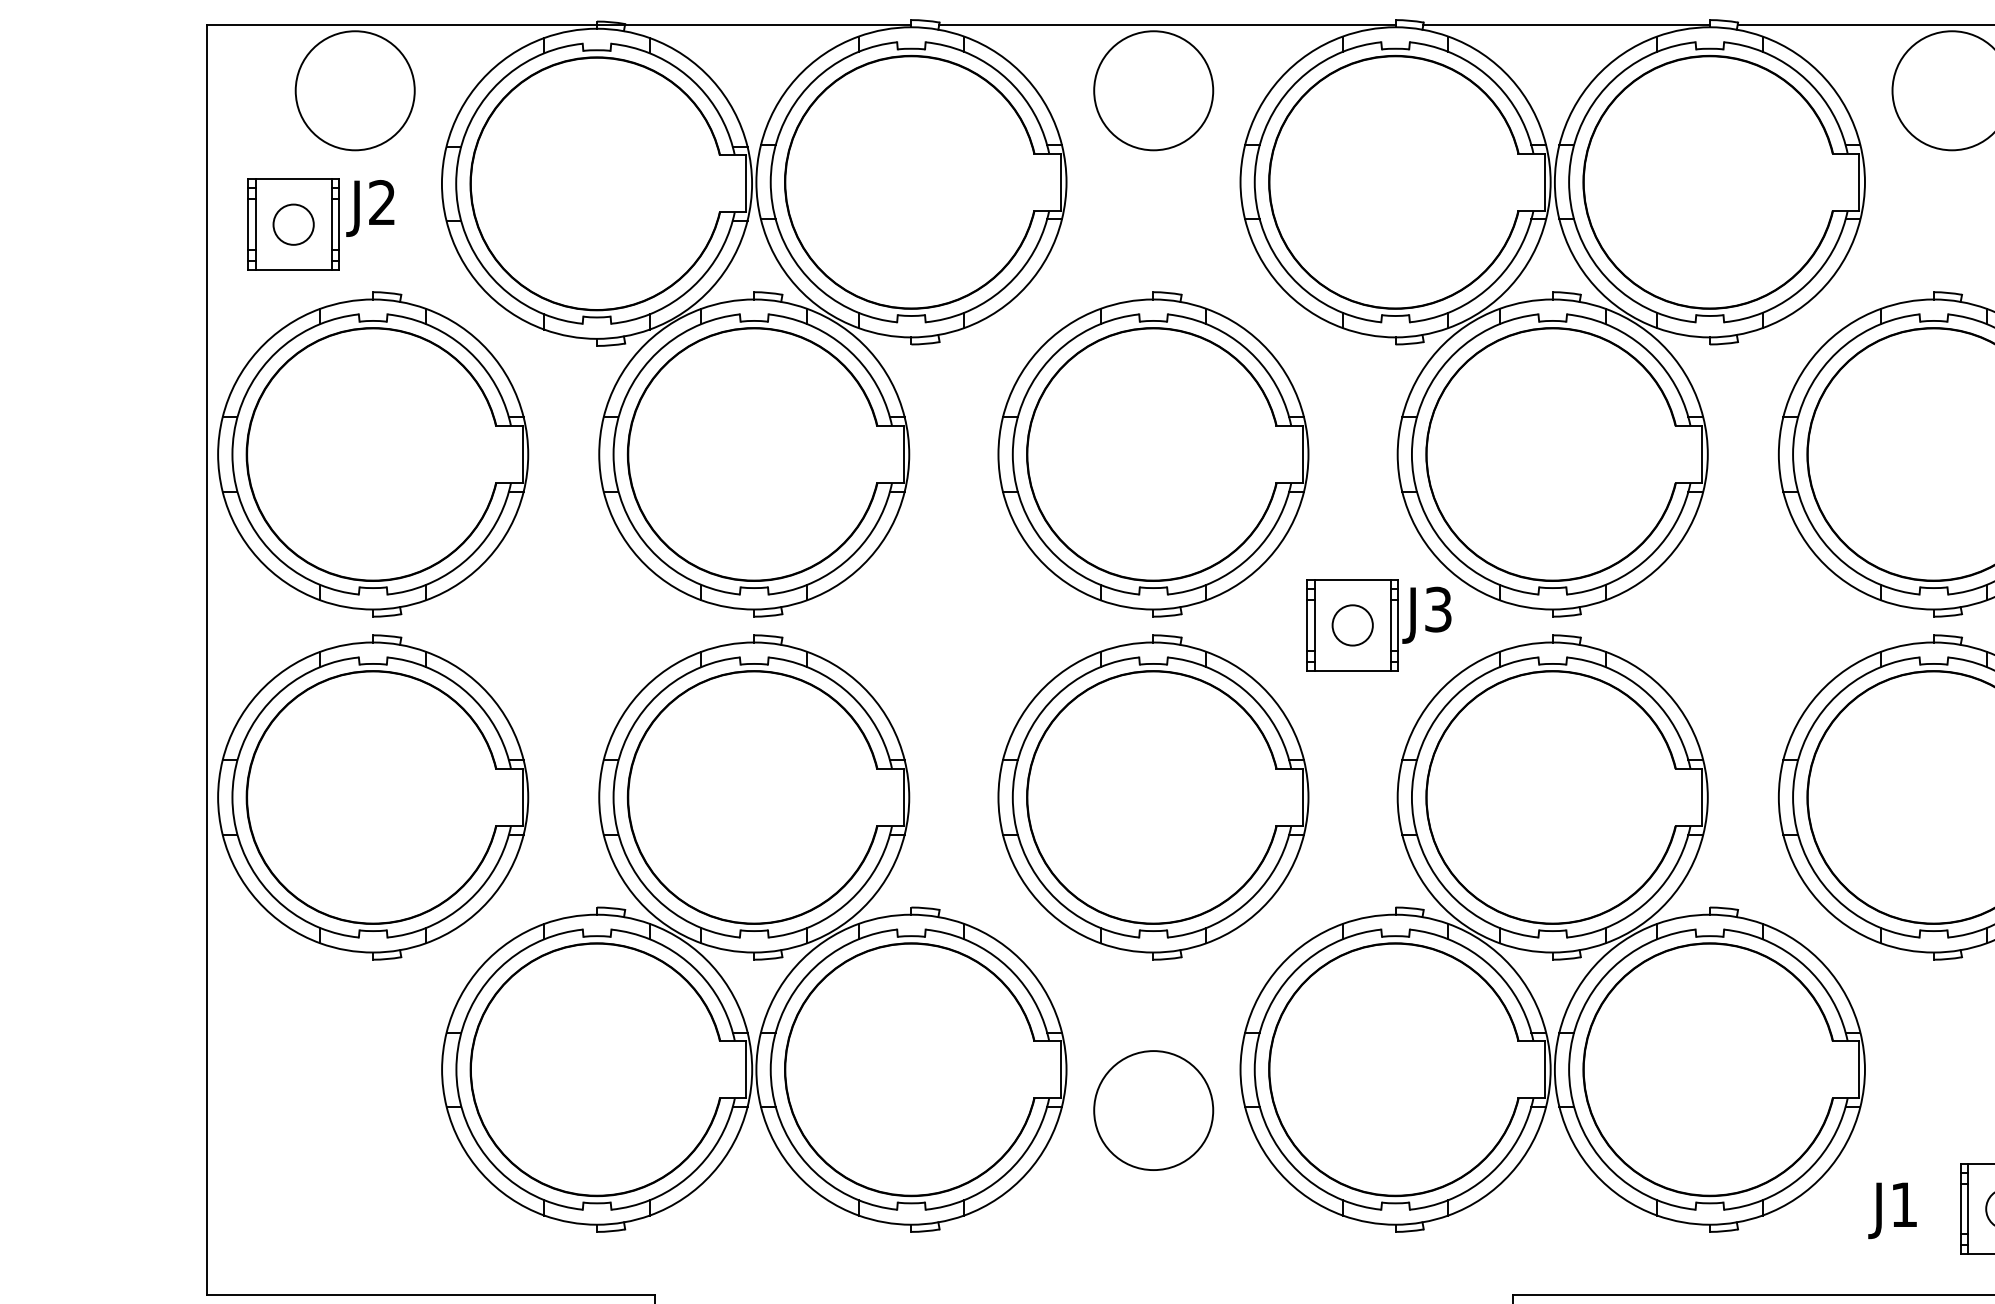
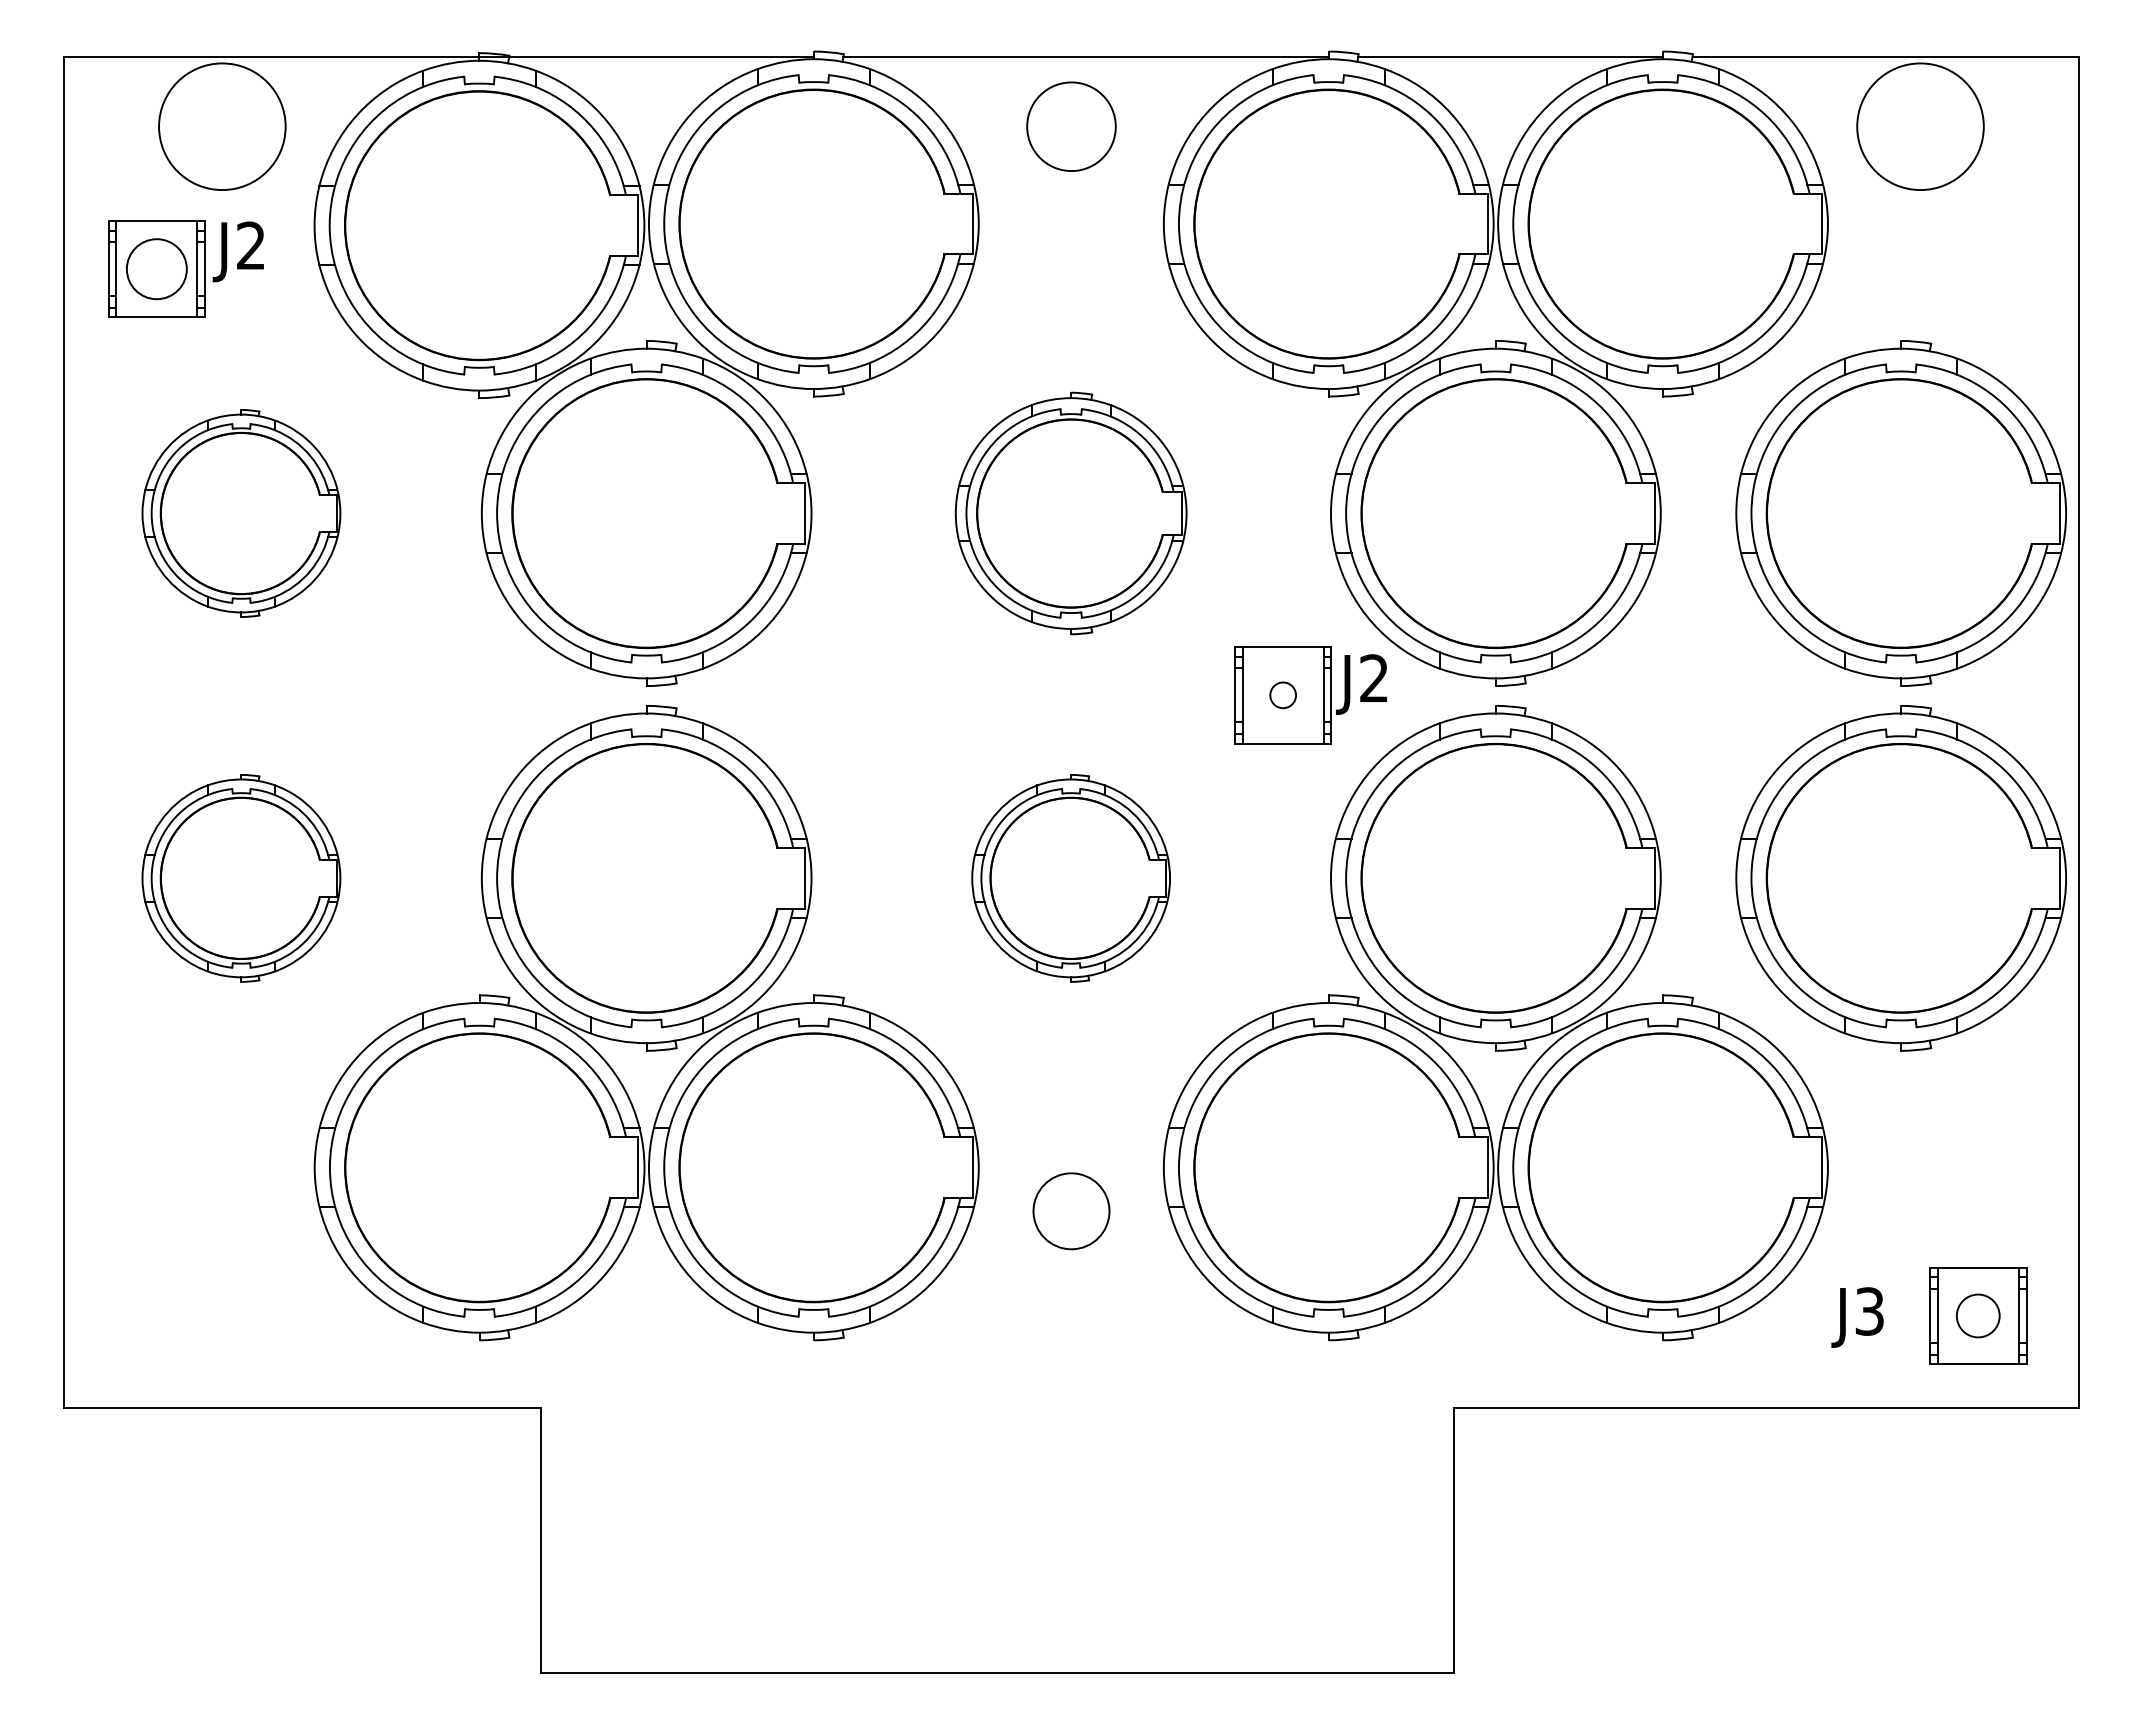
circle: (1153, 90) -> (1071, 126), size x0.7
circle: (293, 224) -> (156, 268), size x1.4
part: (373, 454) -> (241, 513), size x0.6
part: (1152, 454) -> (1070, 513), size x0.7
text: (1438, 609) -> (1374, 678), J3 -> J2
circle: (1352, 624) -> (1282, 694), size x0.6
part: (373, 797) -> (241, 878), size x0.6
part: (1152, 797) -> (1070, 878), size x0.6
circle: (1153, 1110) -> (1071, 1211), size x0.6
text: (1904, 1204) -> (1869, 1311), J1 -> J3

